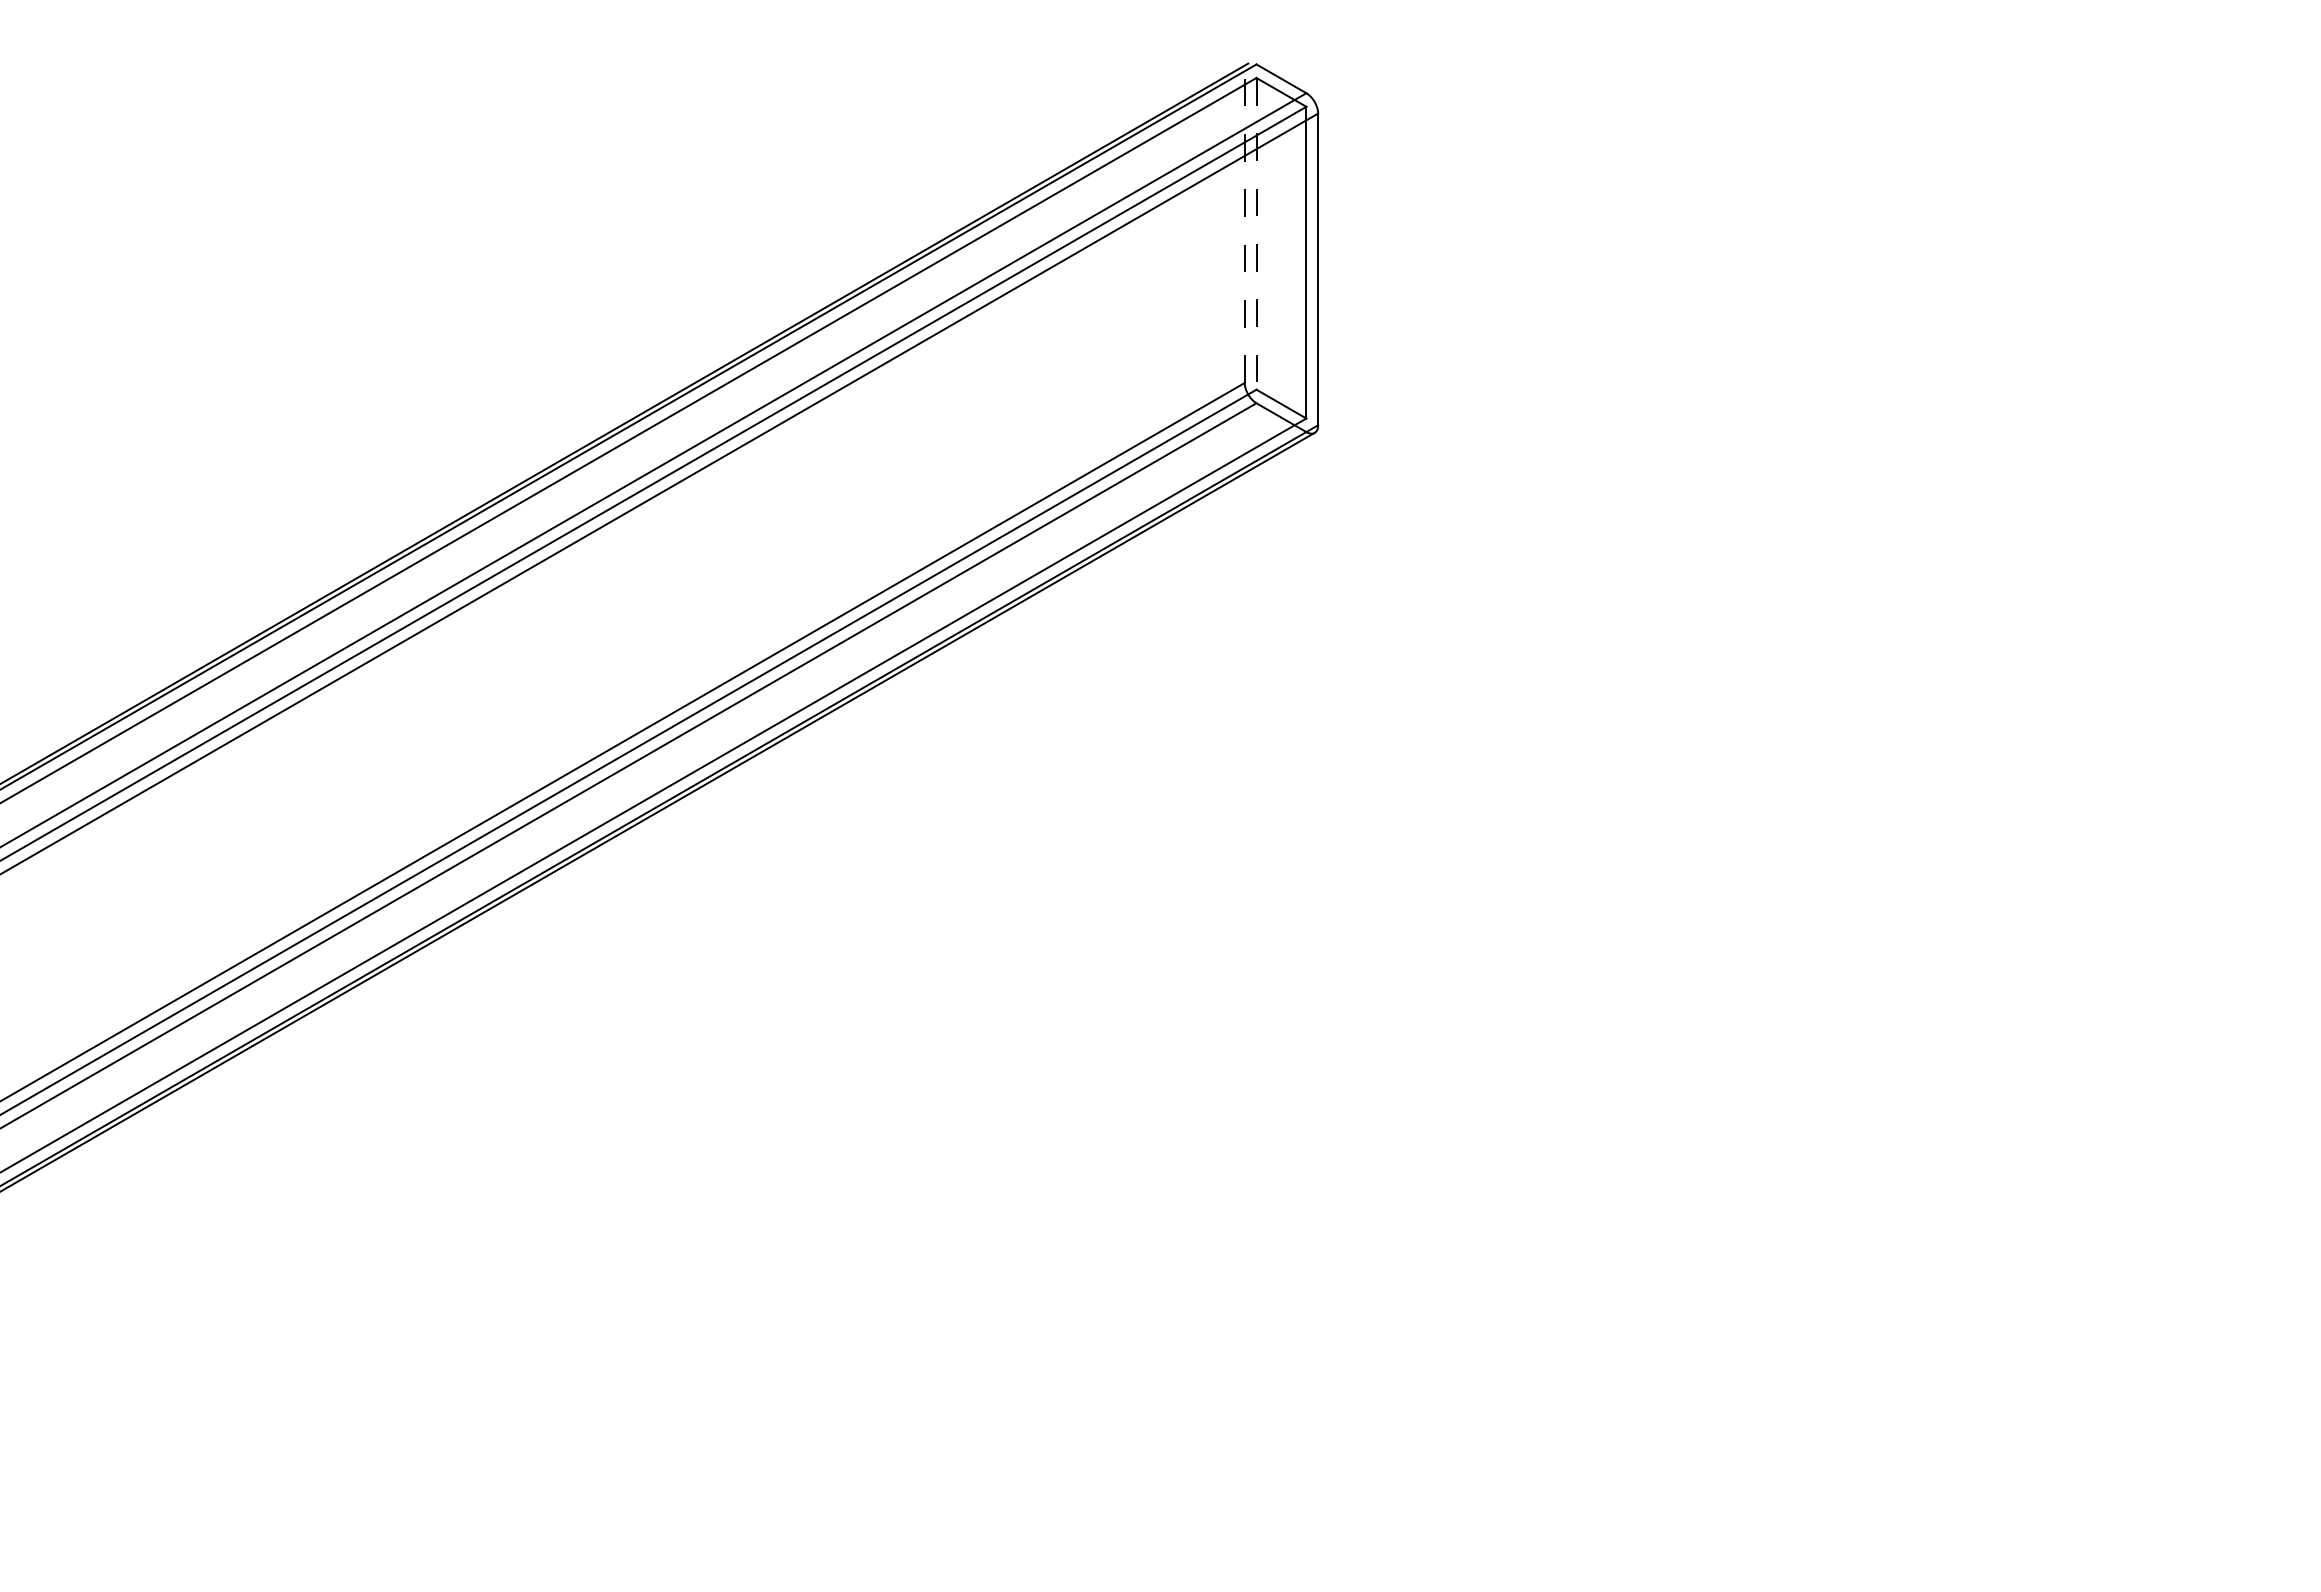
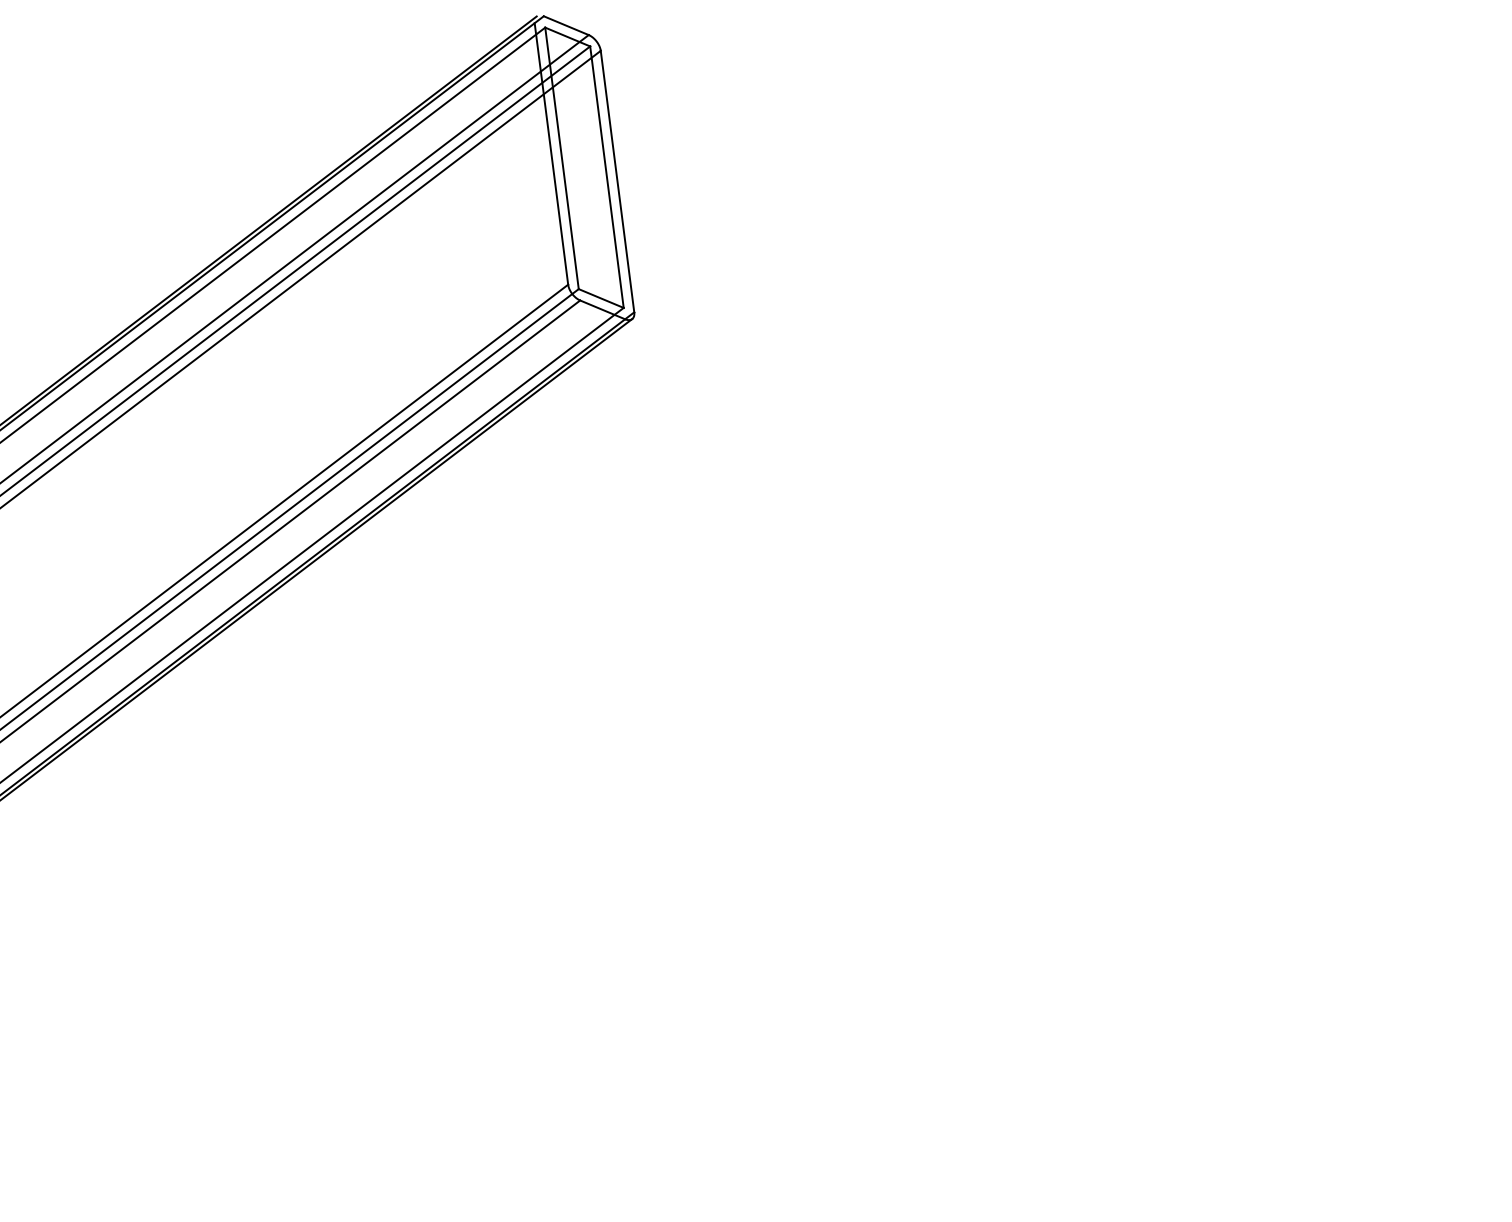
line: (1244, 227) -> (551, 154), dashed -> solid
line: (1256, 233) -> (561, 158), dashed -> solid

